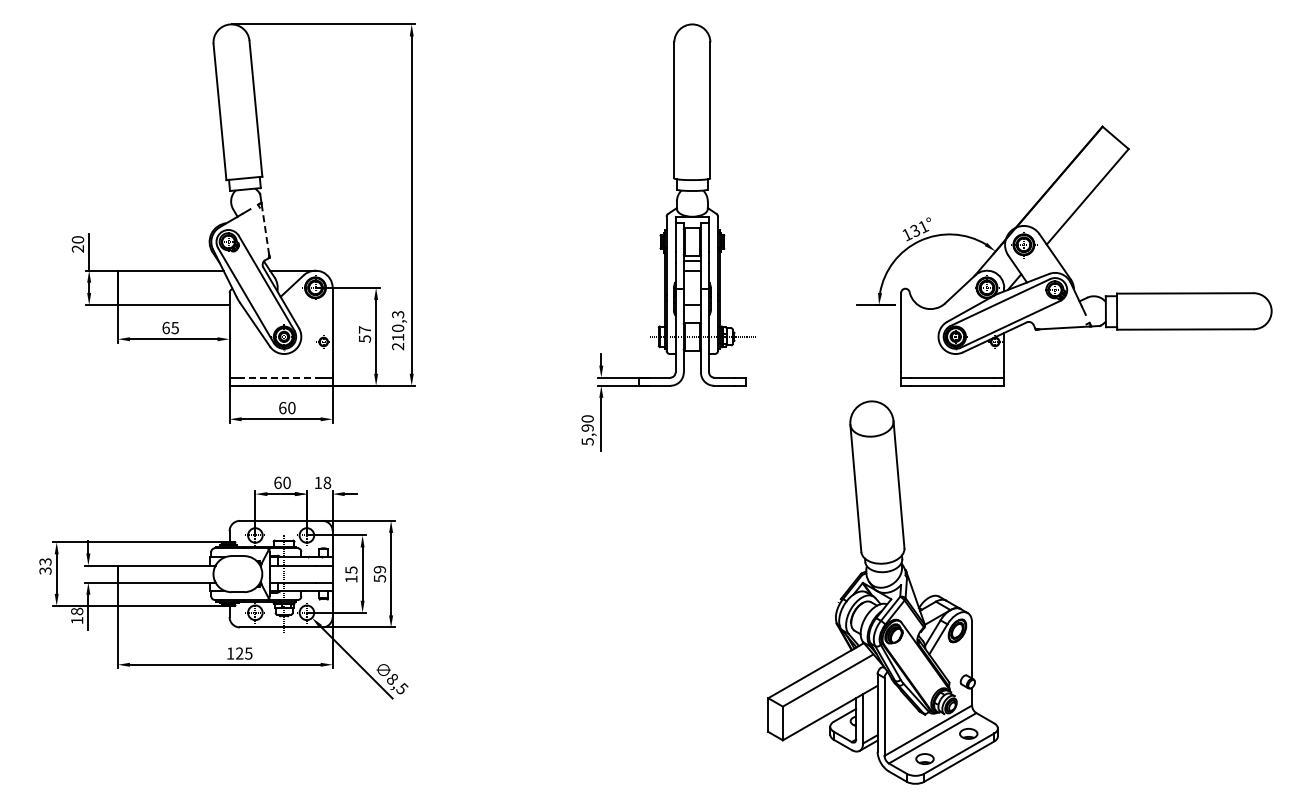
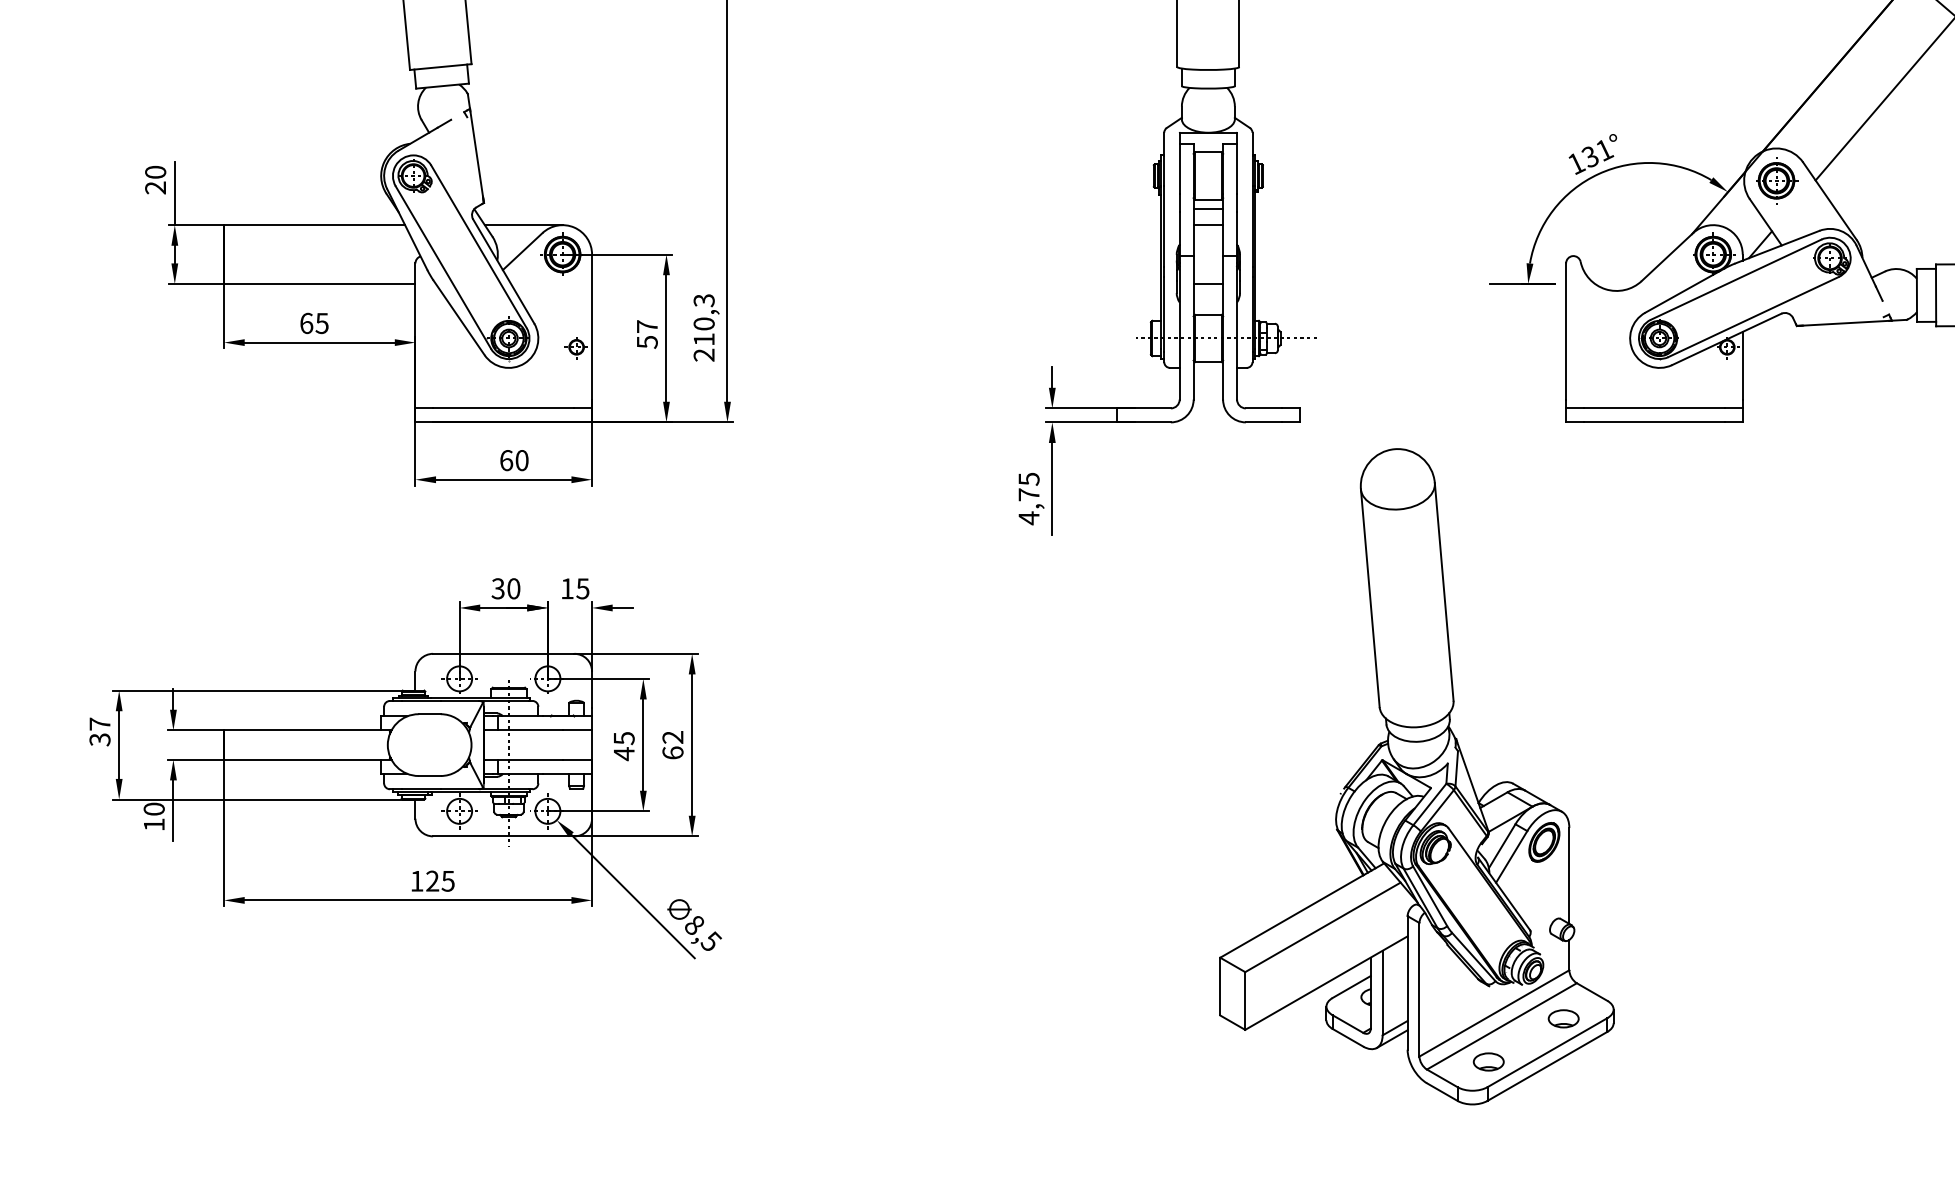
line: (265, 229) -> (476, 154), dashed -> solid
line: (280, 377) -> (502, 408), dashed -> solid
text: (587, 430) -> (1028, 498), 5,90 -> 4,75
text: (277, 482) -> (497, 588), 60 -> 30
text: (327, 482) -> (583, 588), 18 -> 15
text: (45, 561) -> (99, 723), 33 -> 37
text: (379, 574) -> (672, 745), 59 -> 62
text: (351, 579) -> (624, 754), 15 -> 45
part: (882, 592) -> (1415, 776), moved
text: (76, 611) -> (153, 809), 18 -> 10

